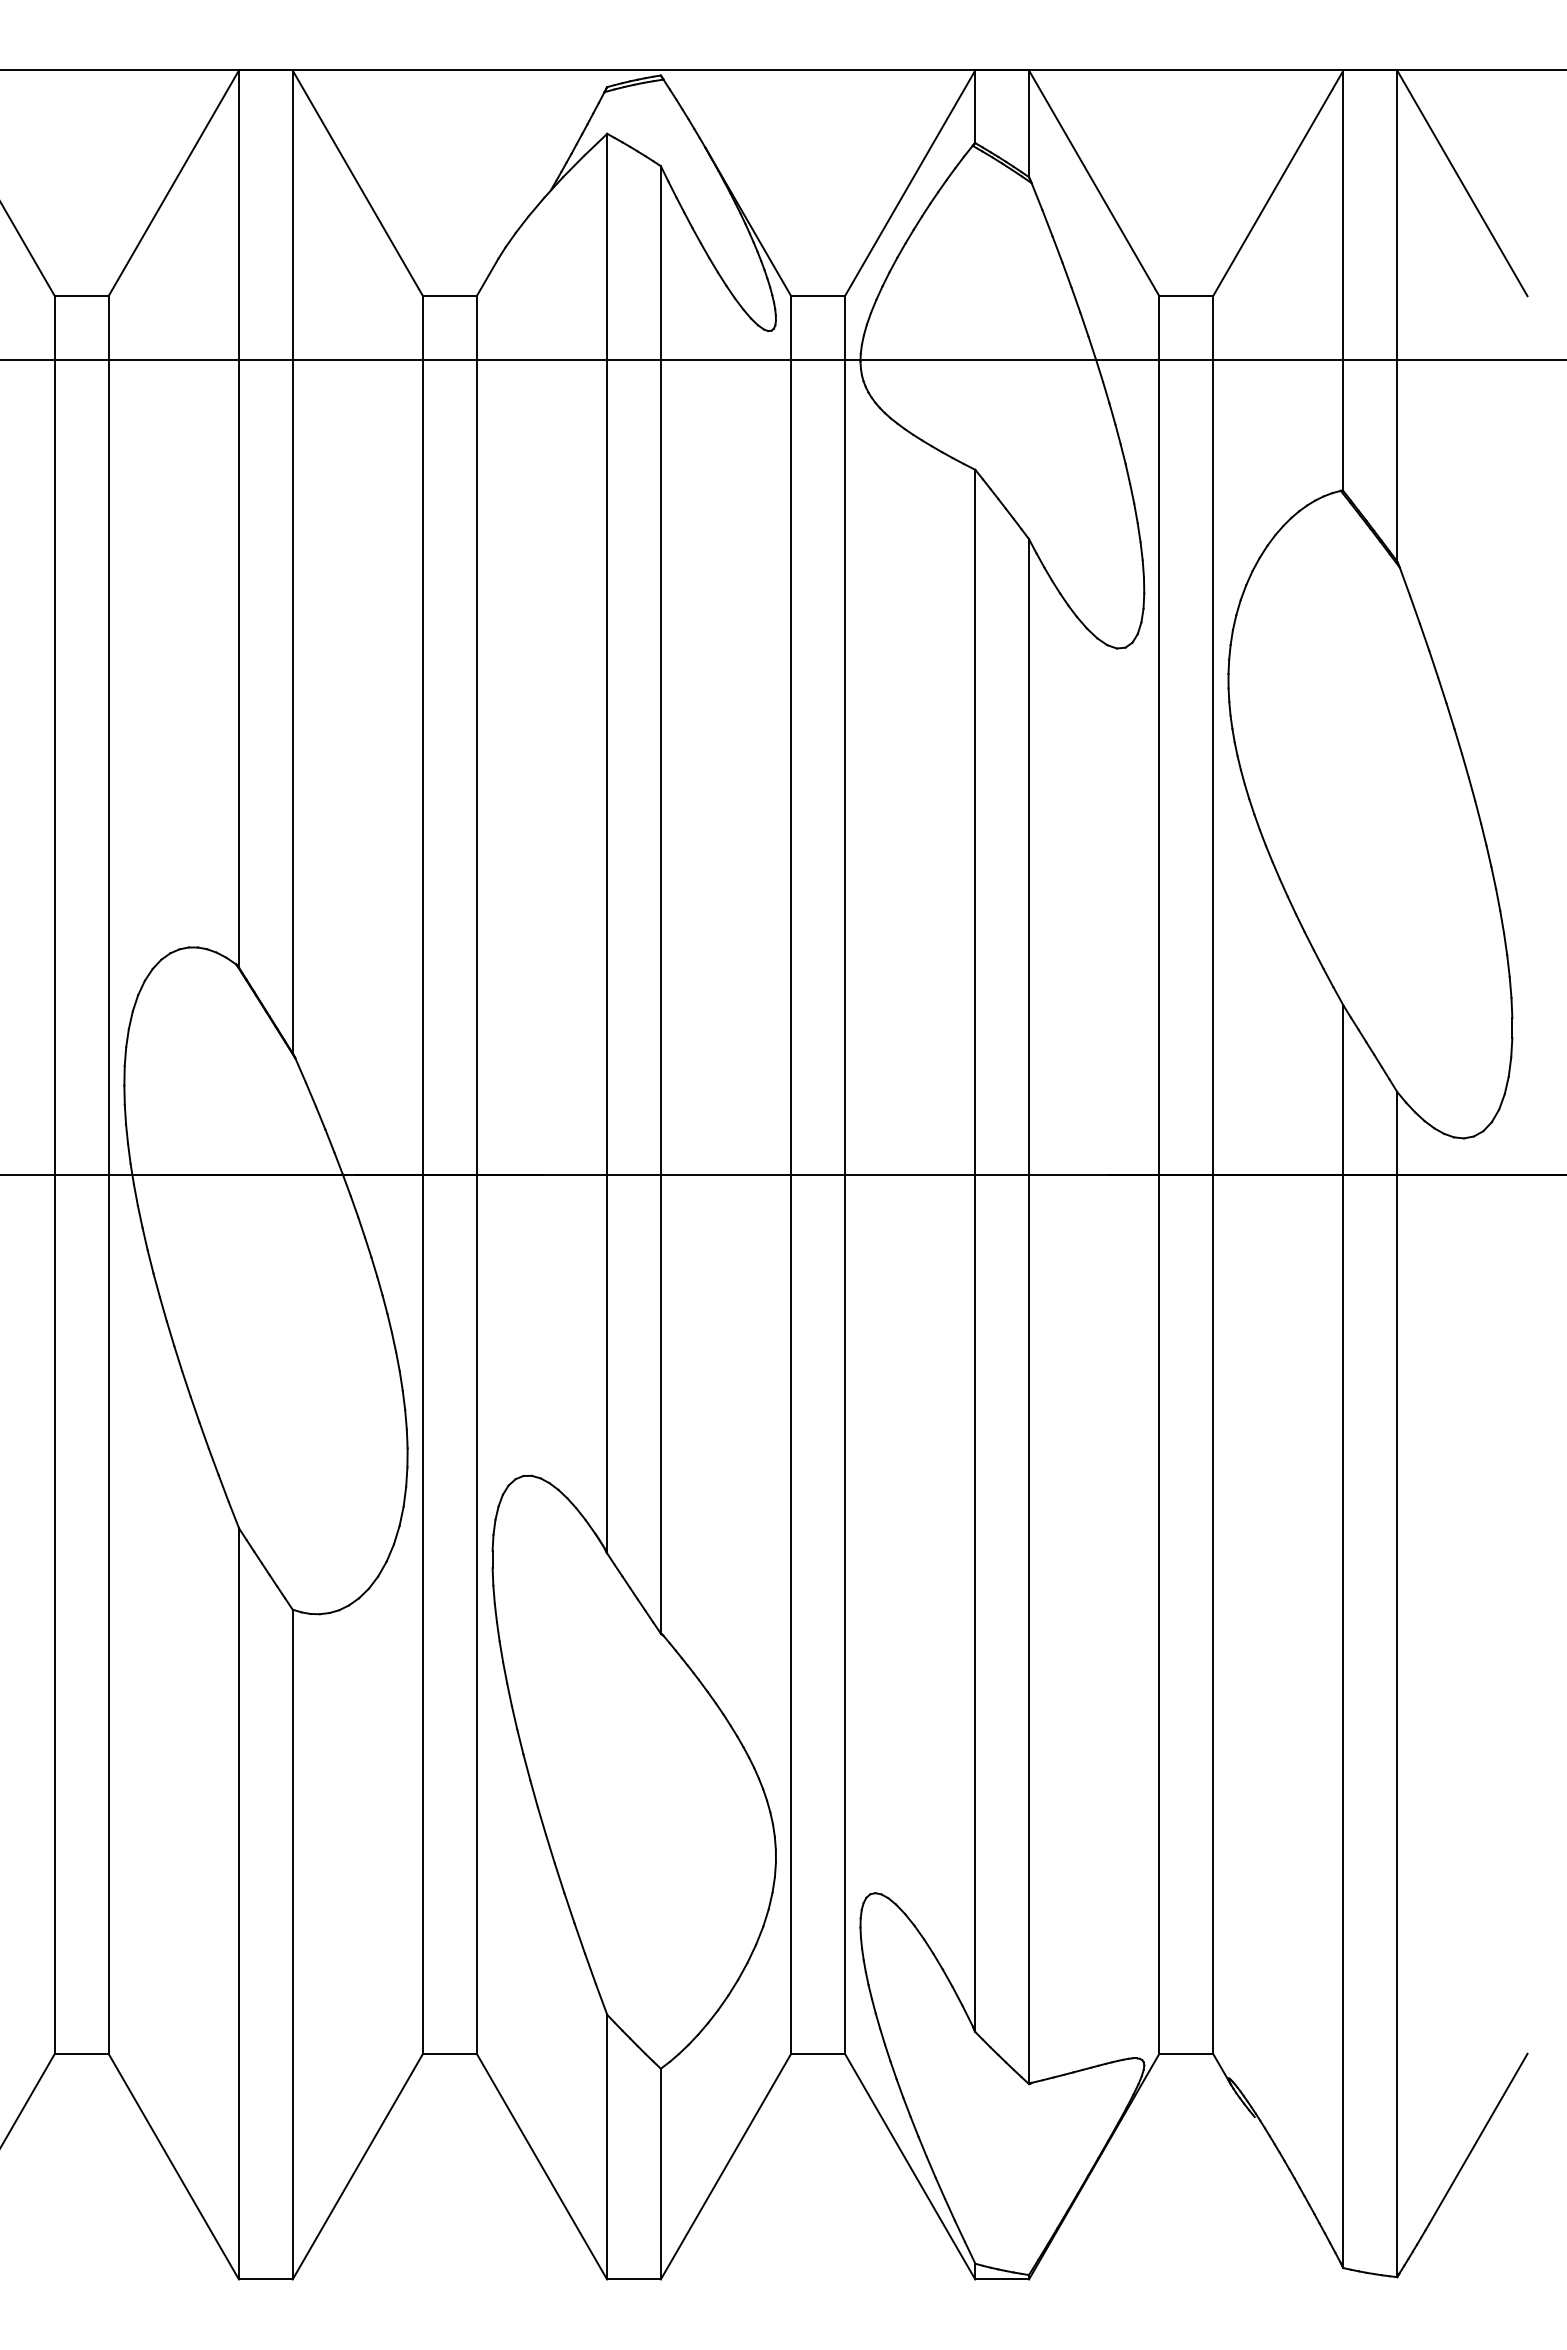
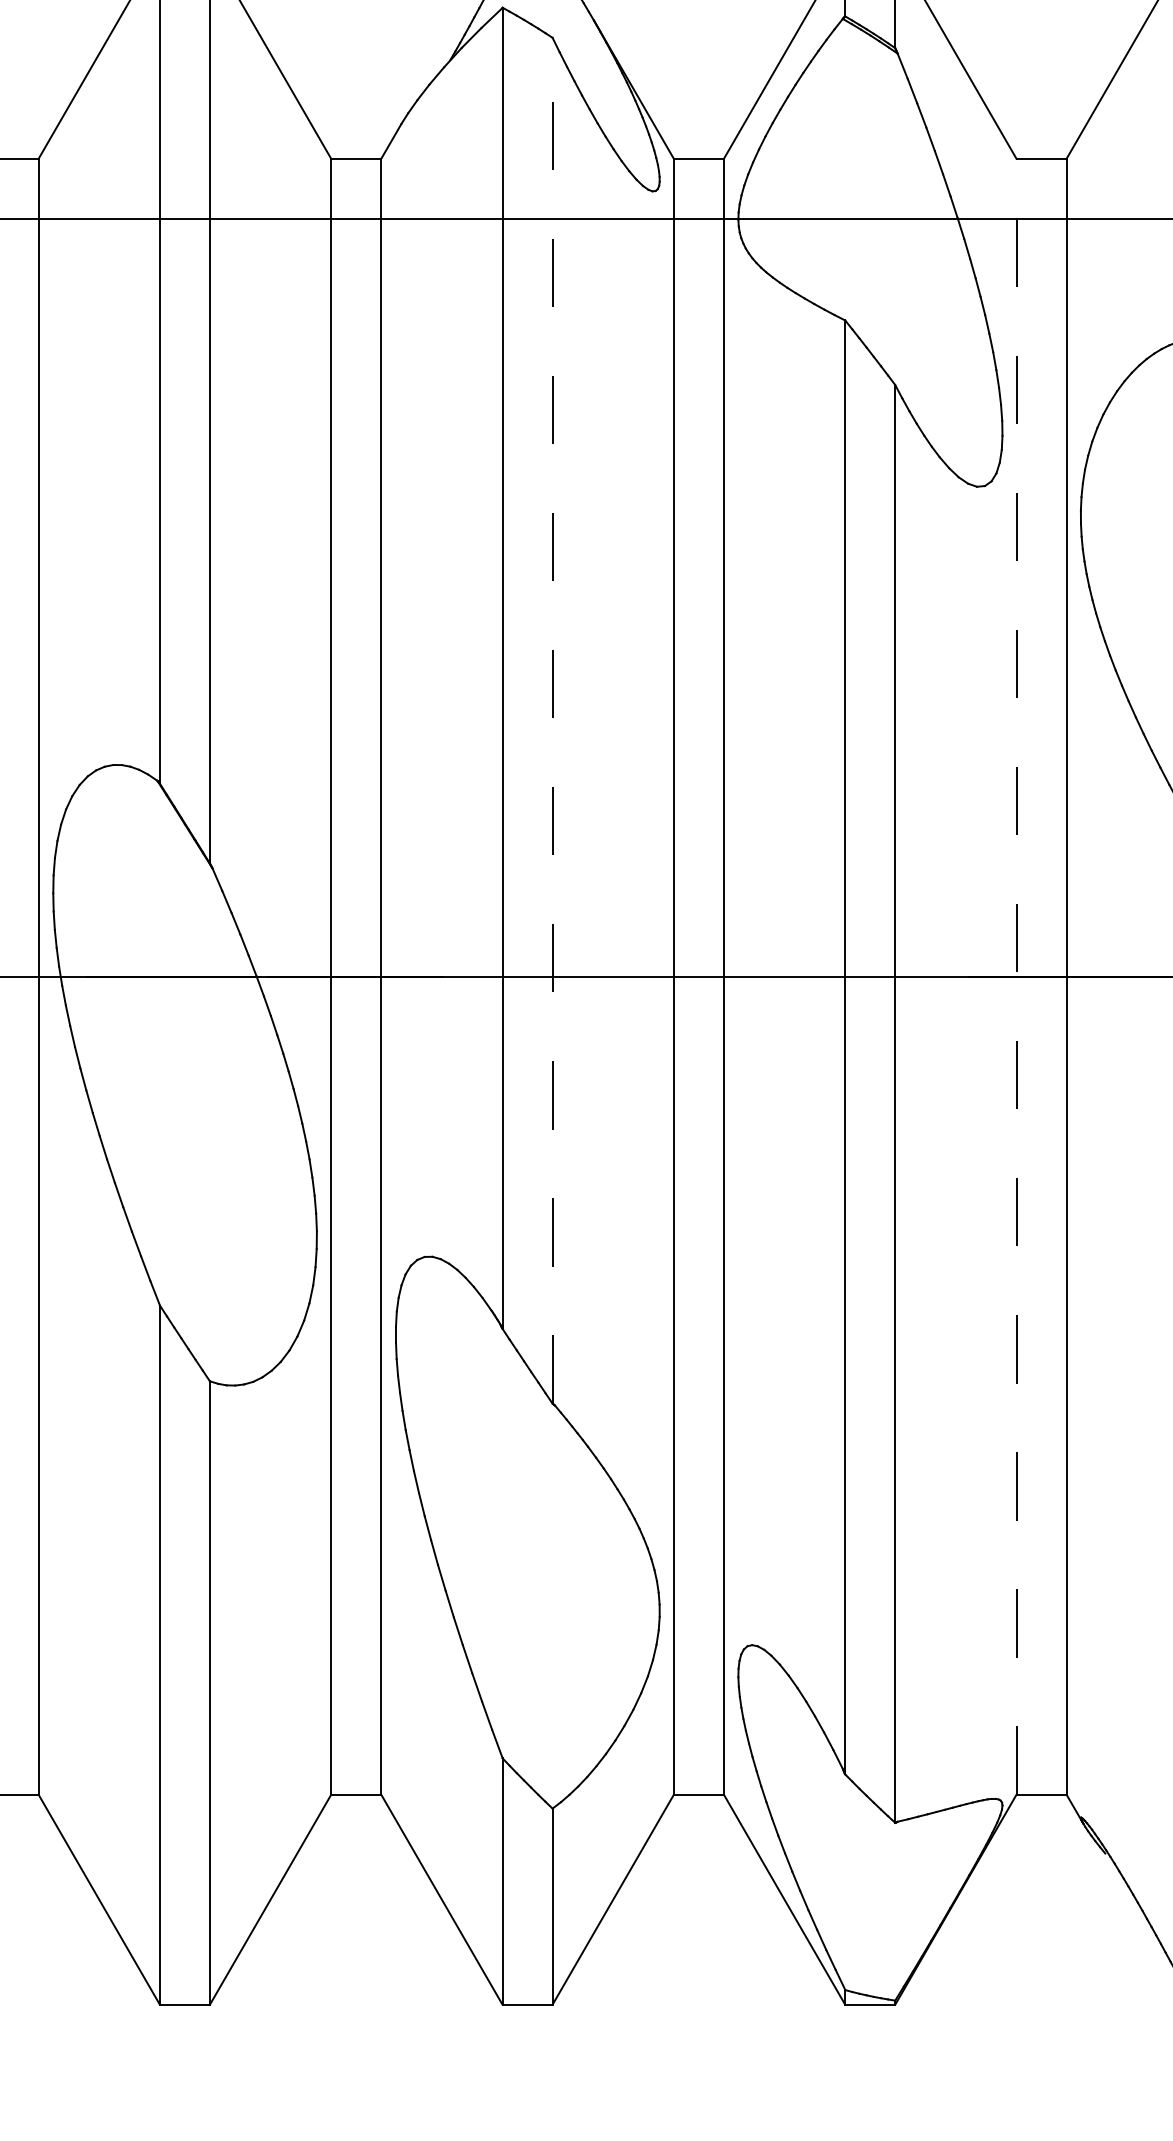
line: (660, 899) -> (552, 720), solid -> dashed
line: (1159, 1175) -> (1016, 977), solid -> dashed

